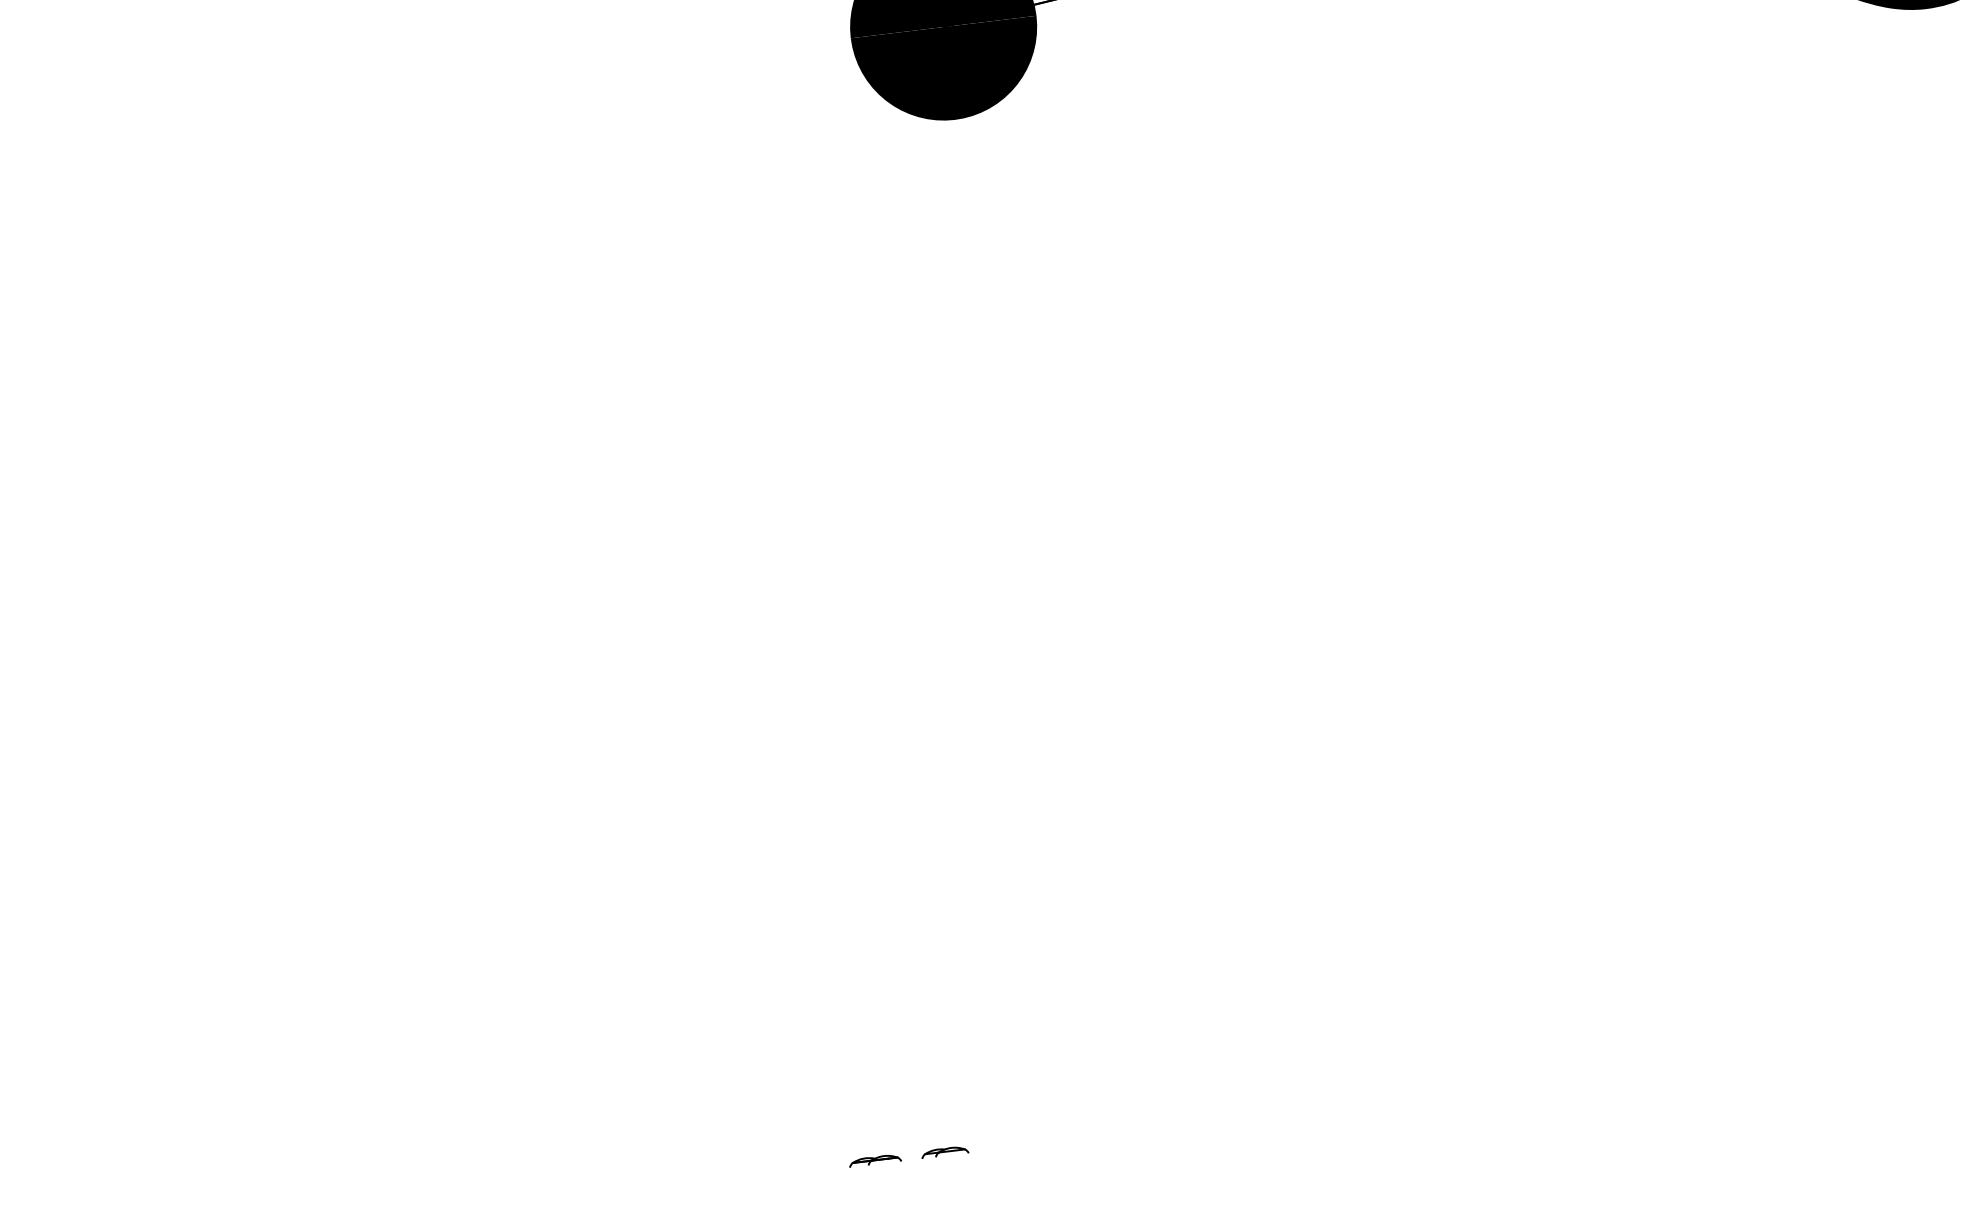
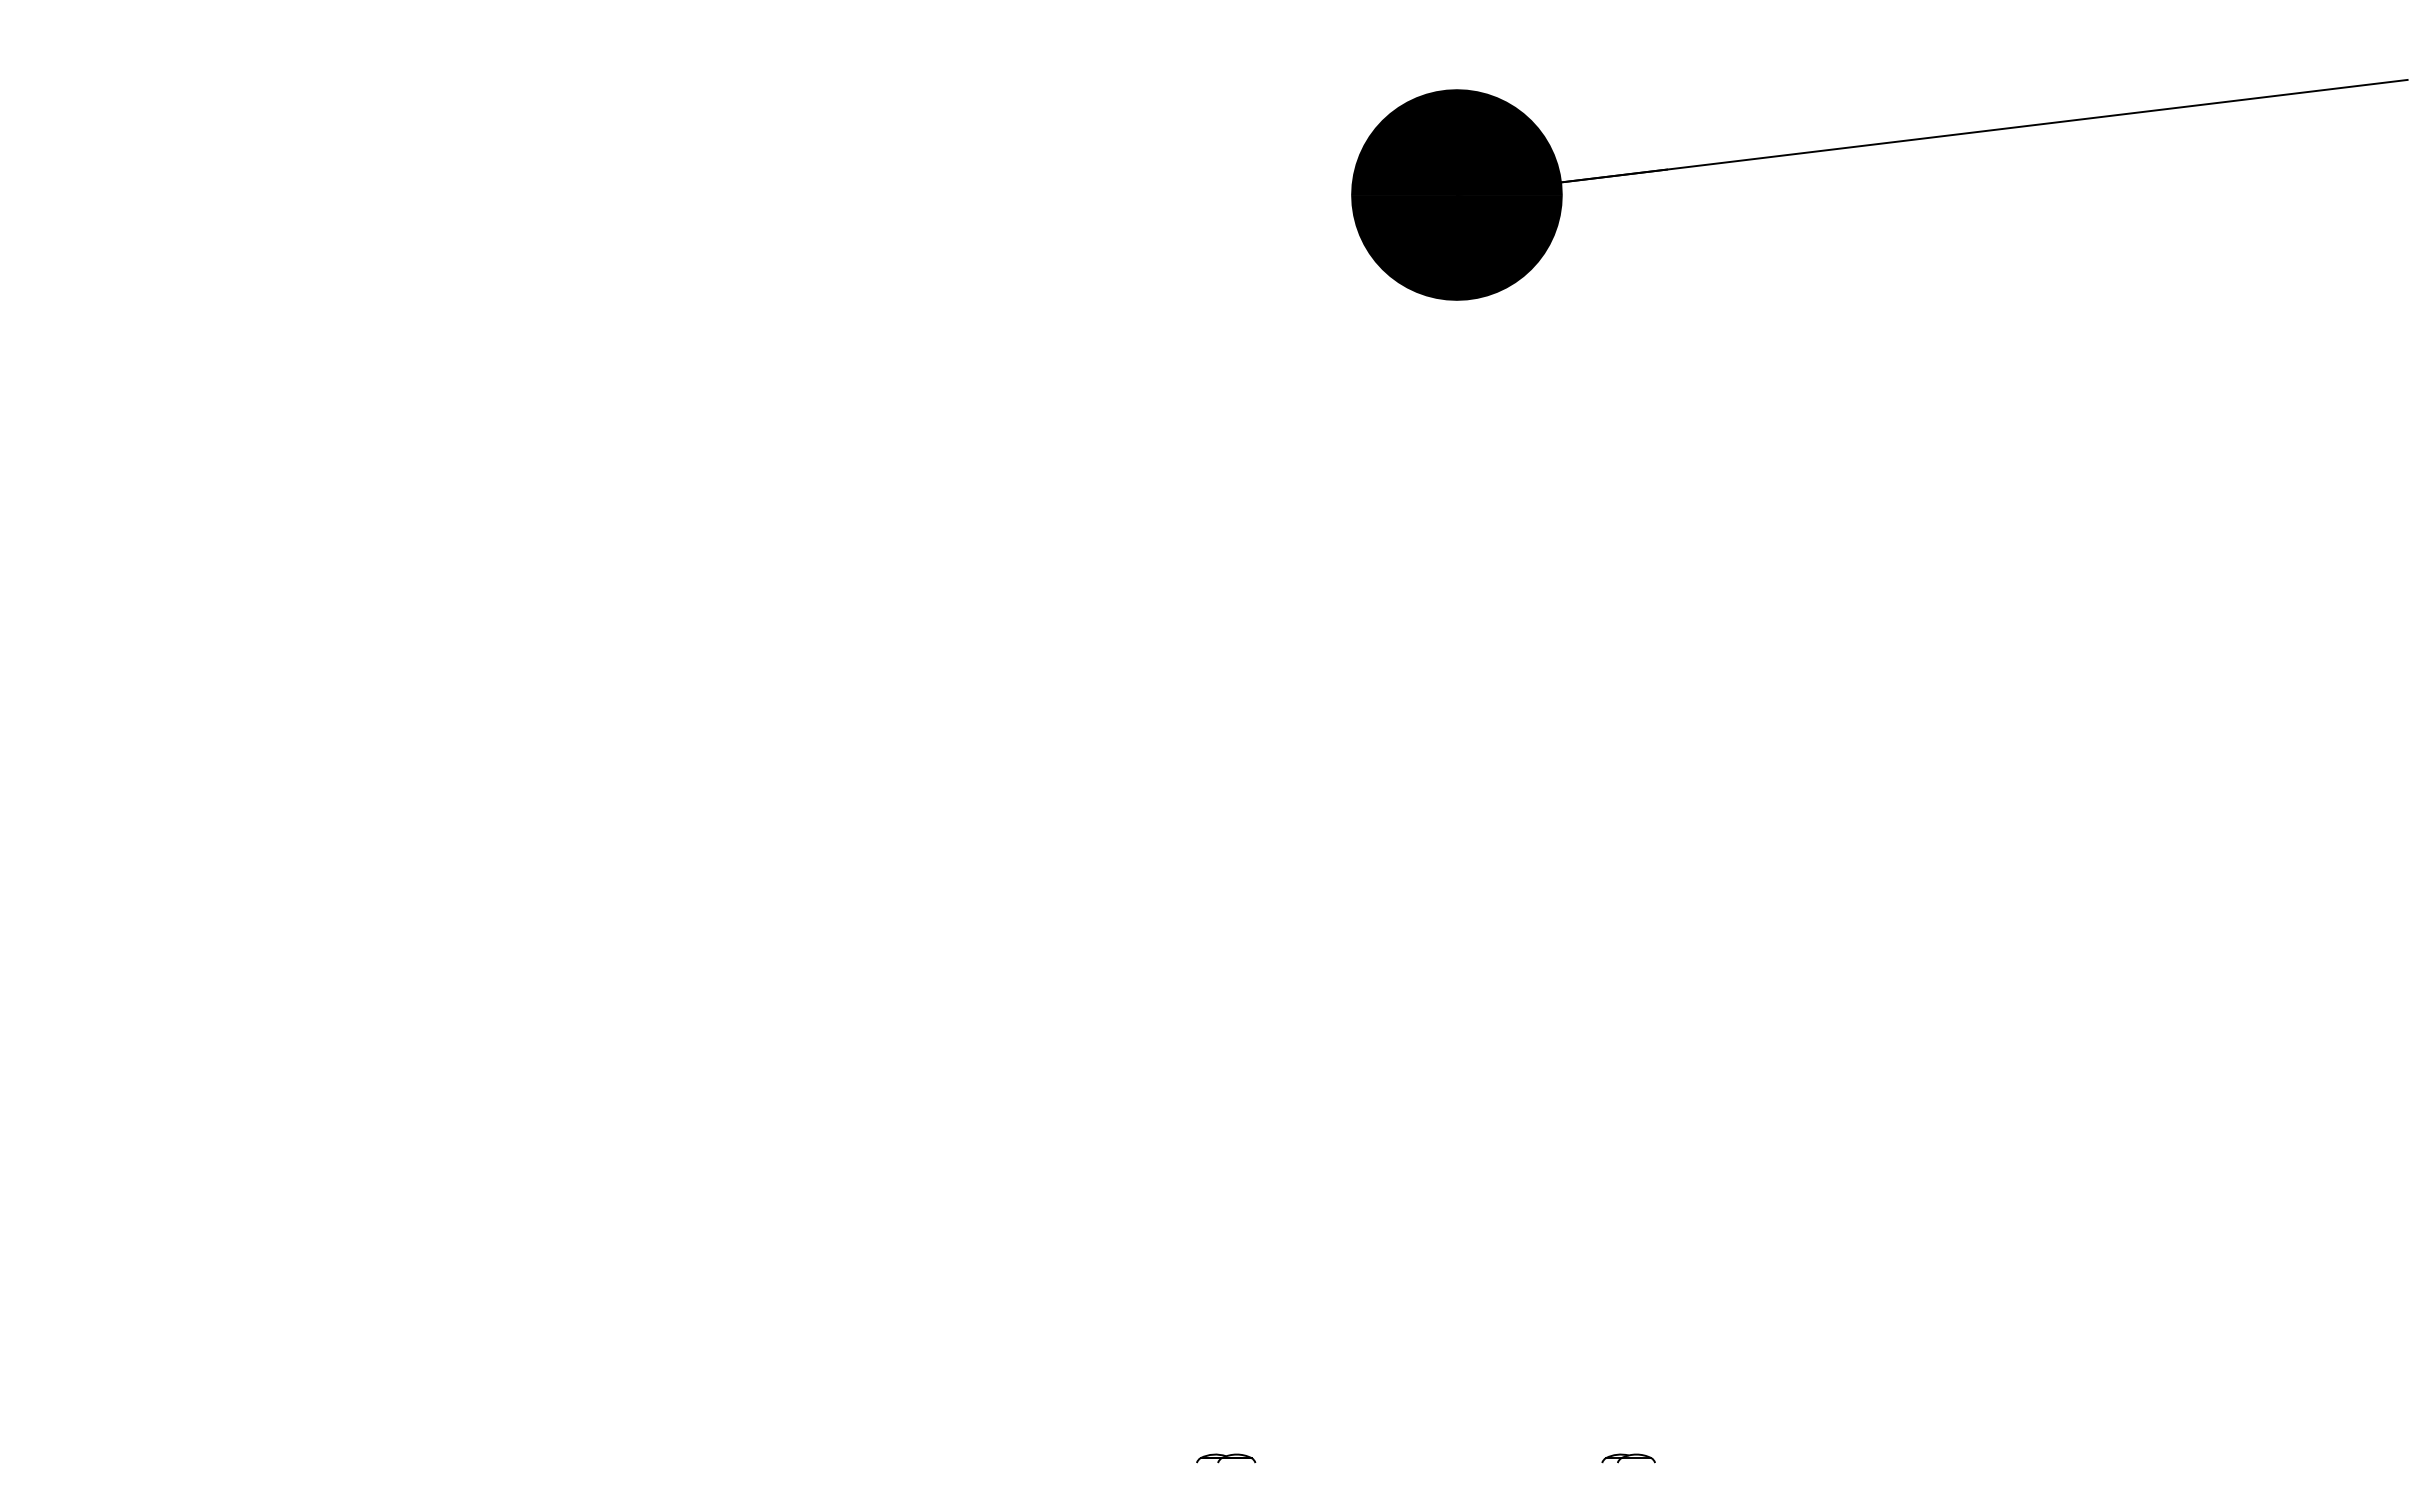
part: (944, 1152) -> (1628, 1458), moved

